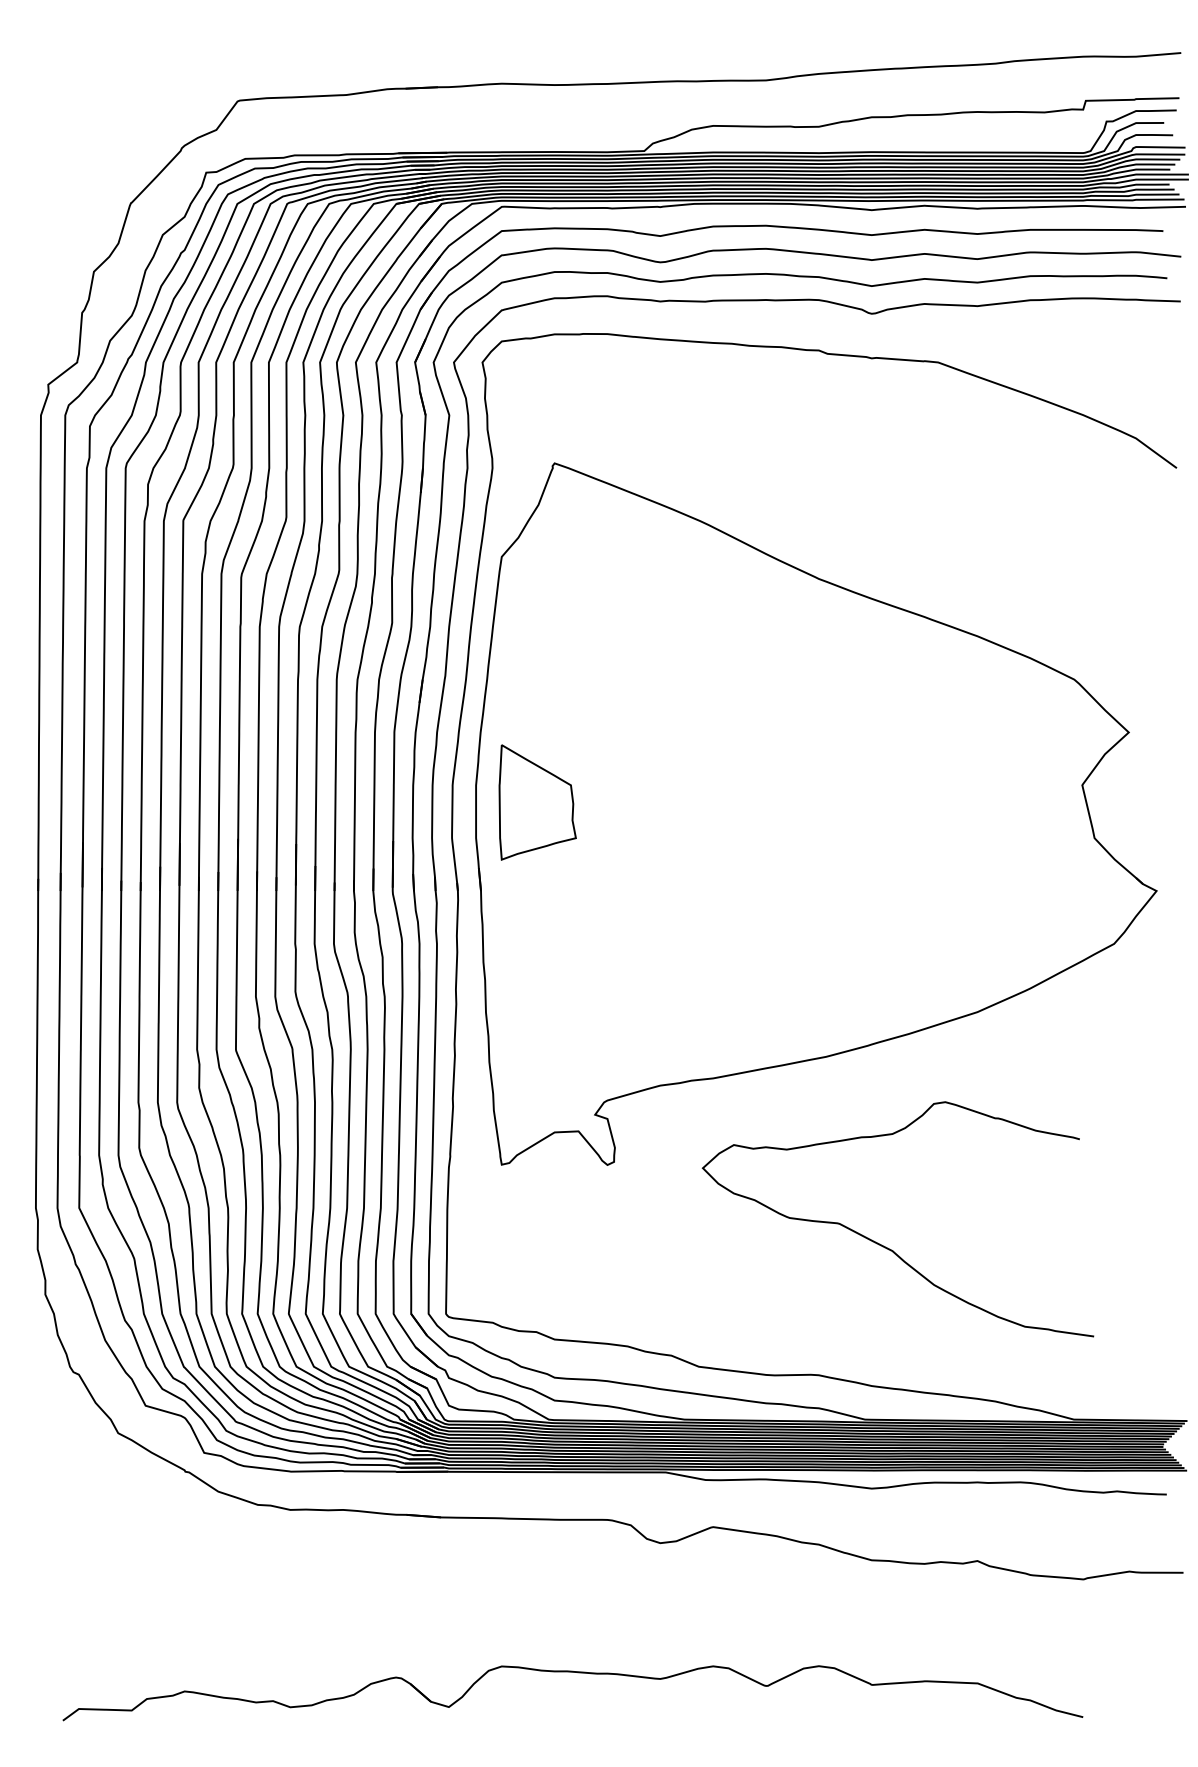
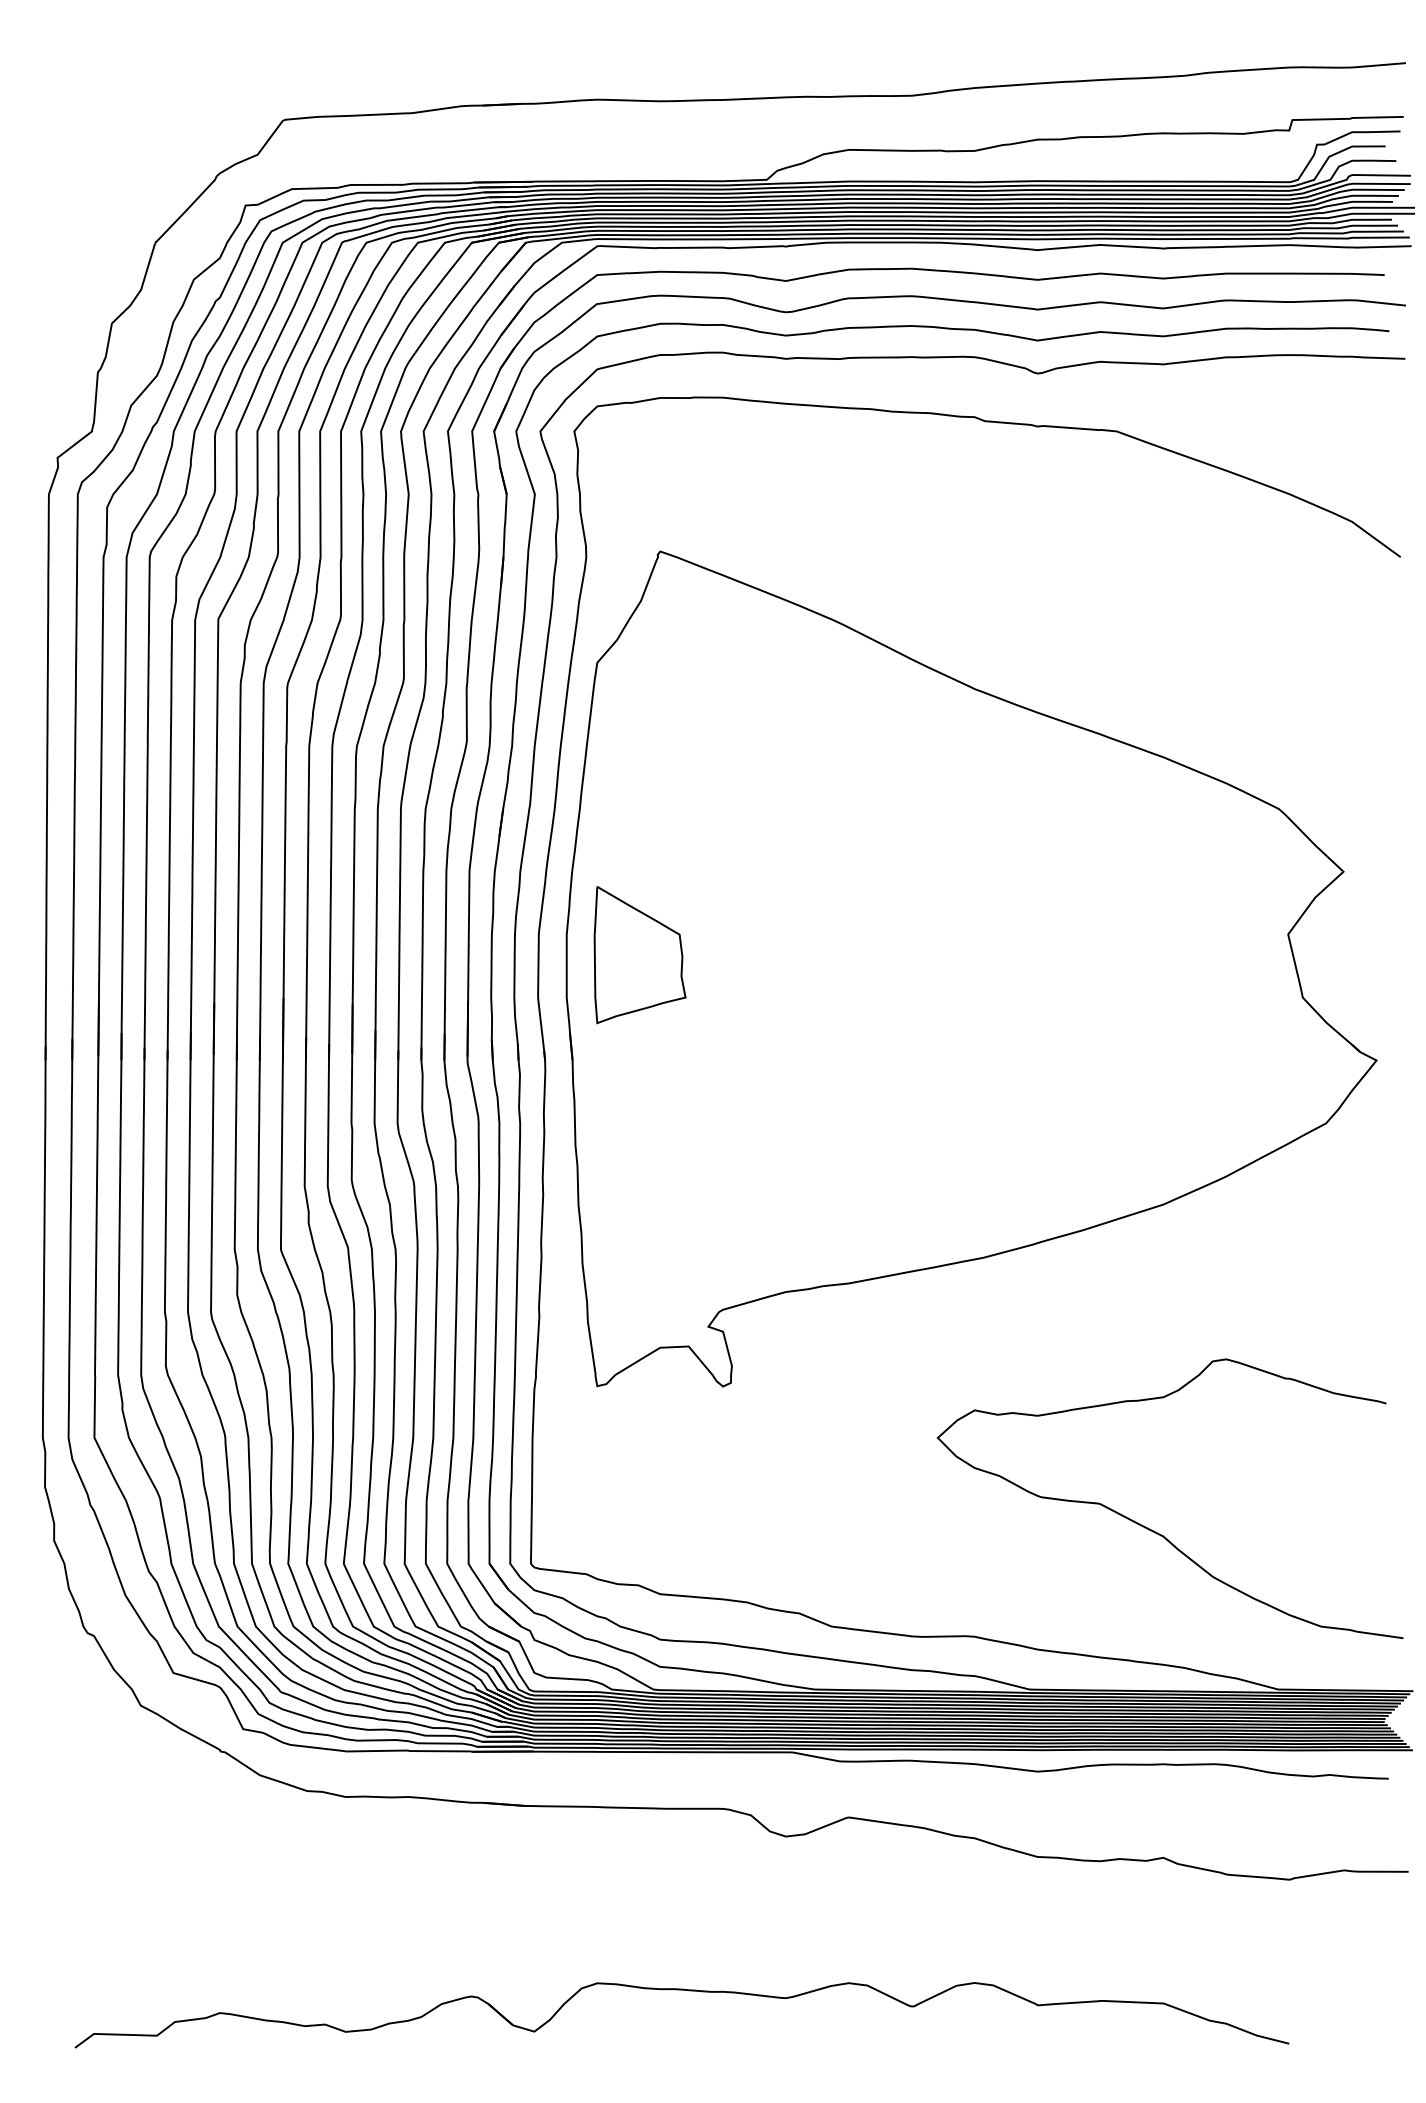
curve: (883, 1245) -> (1152, 1529), moved

